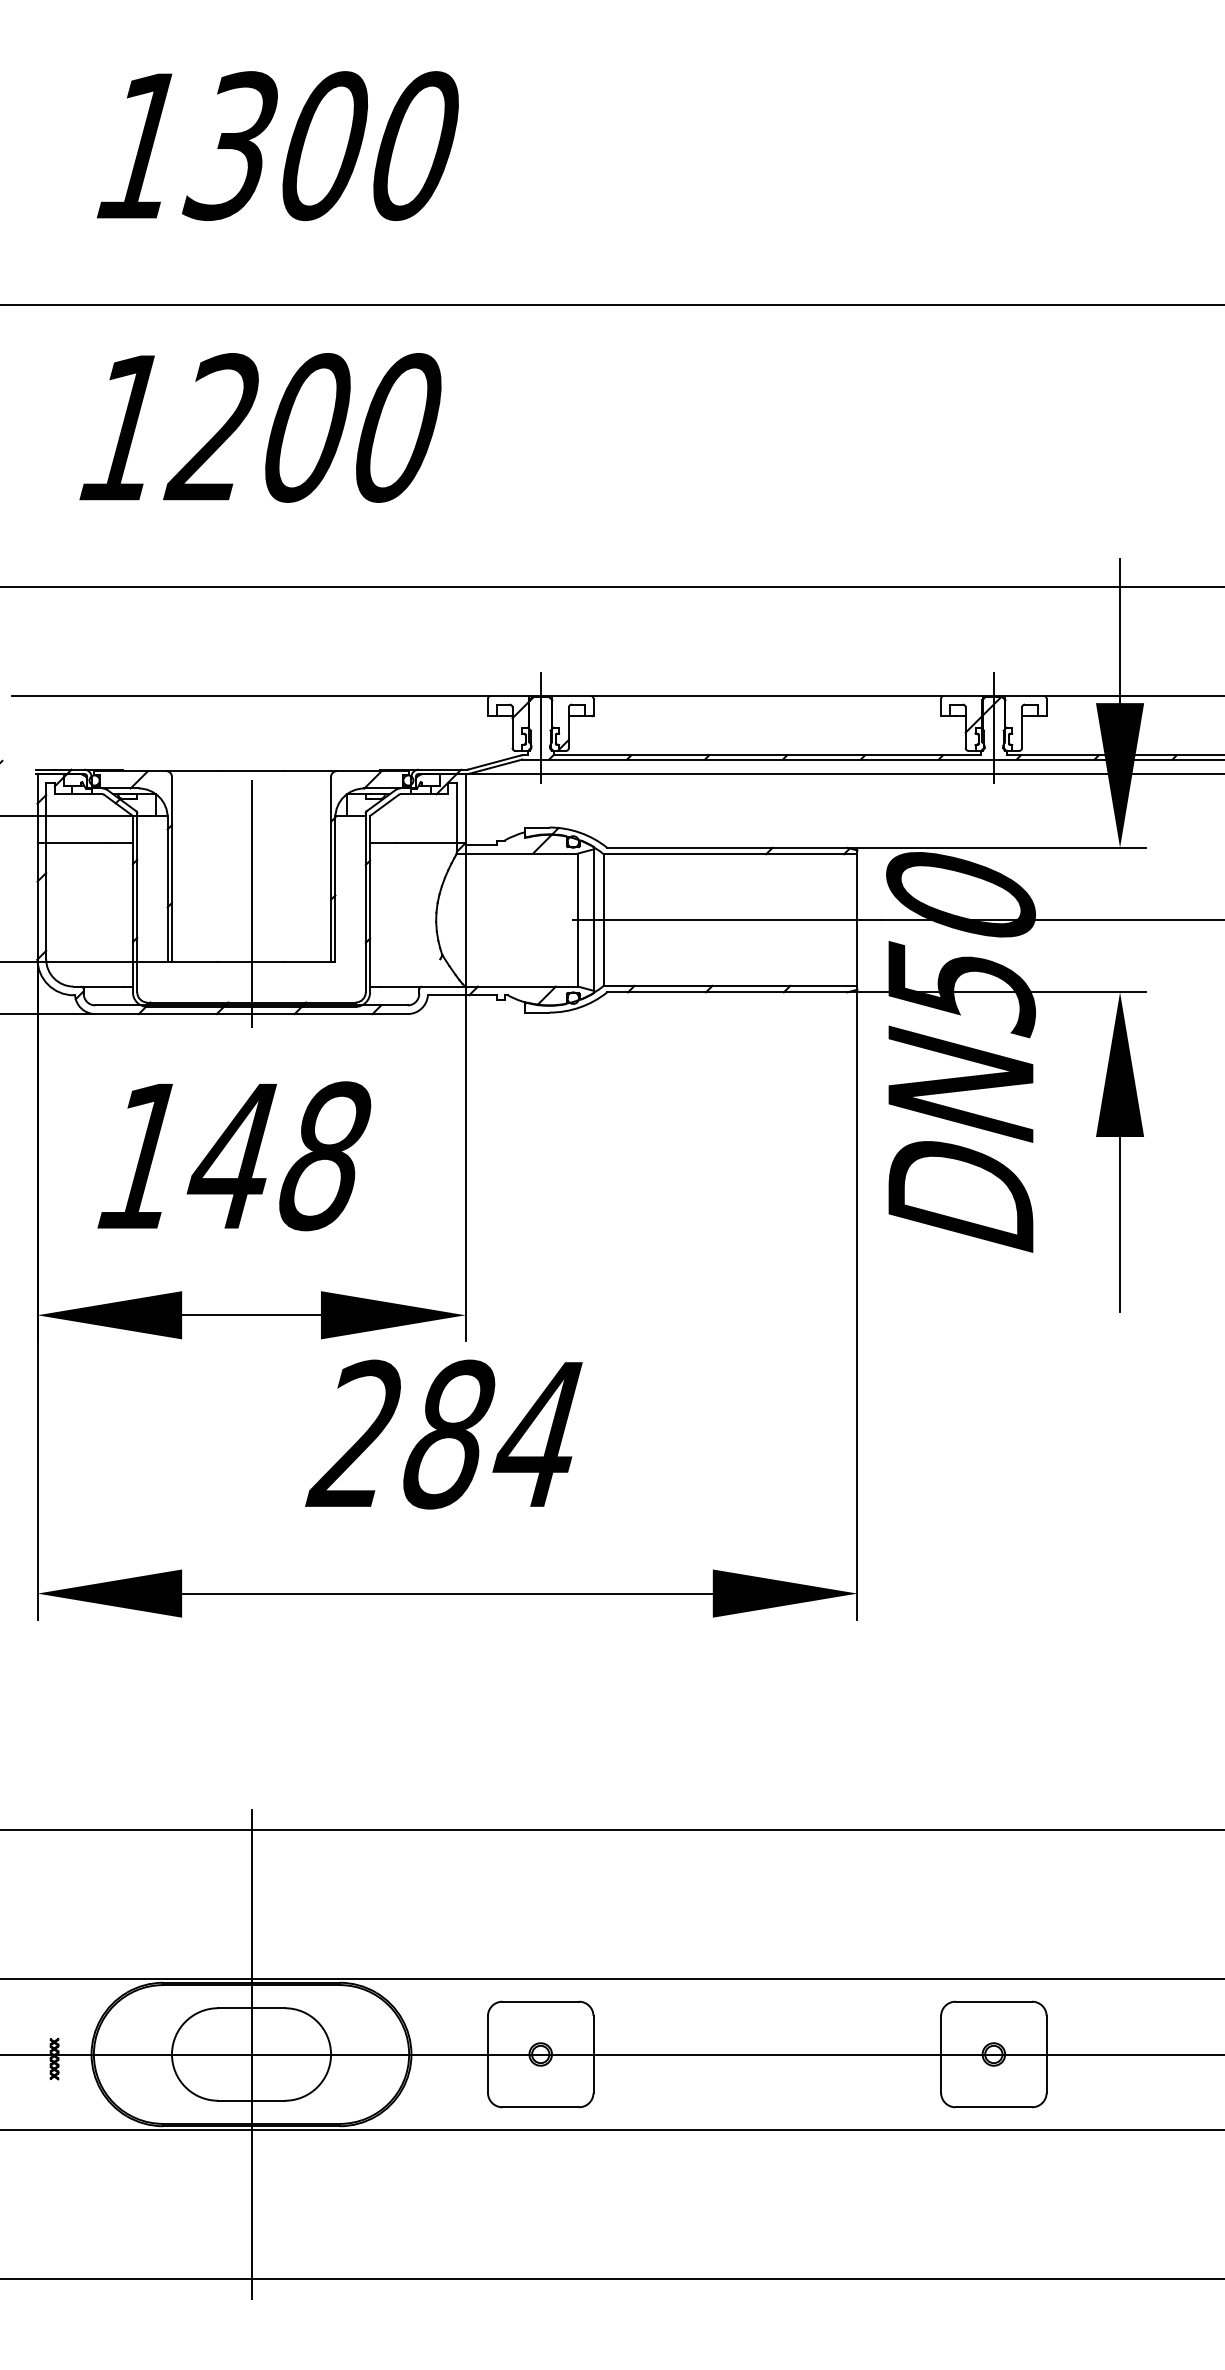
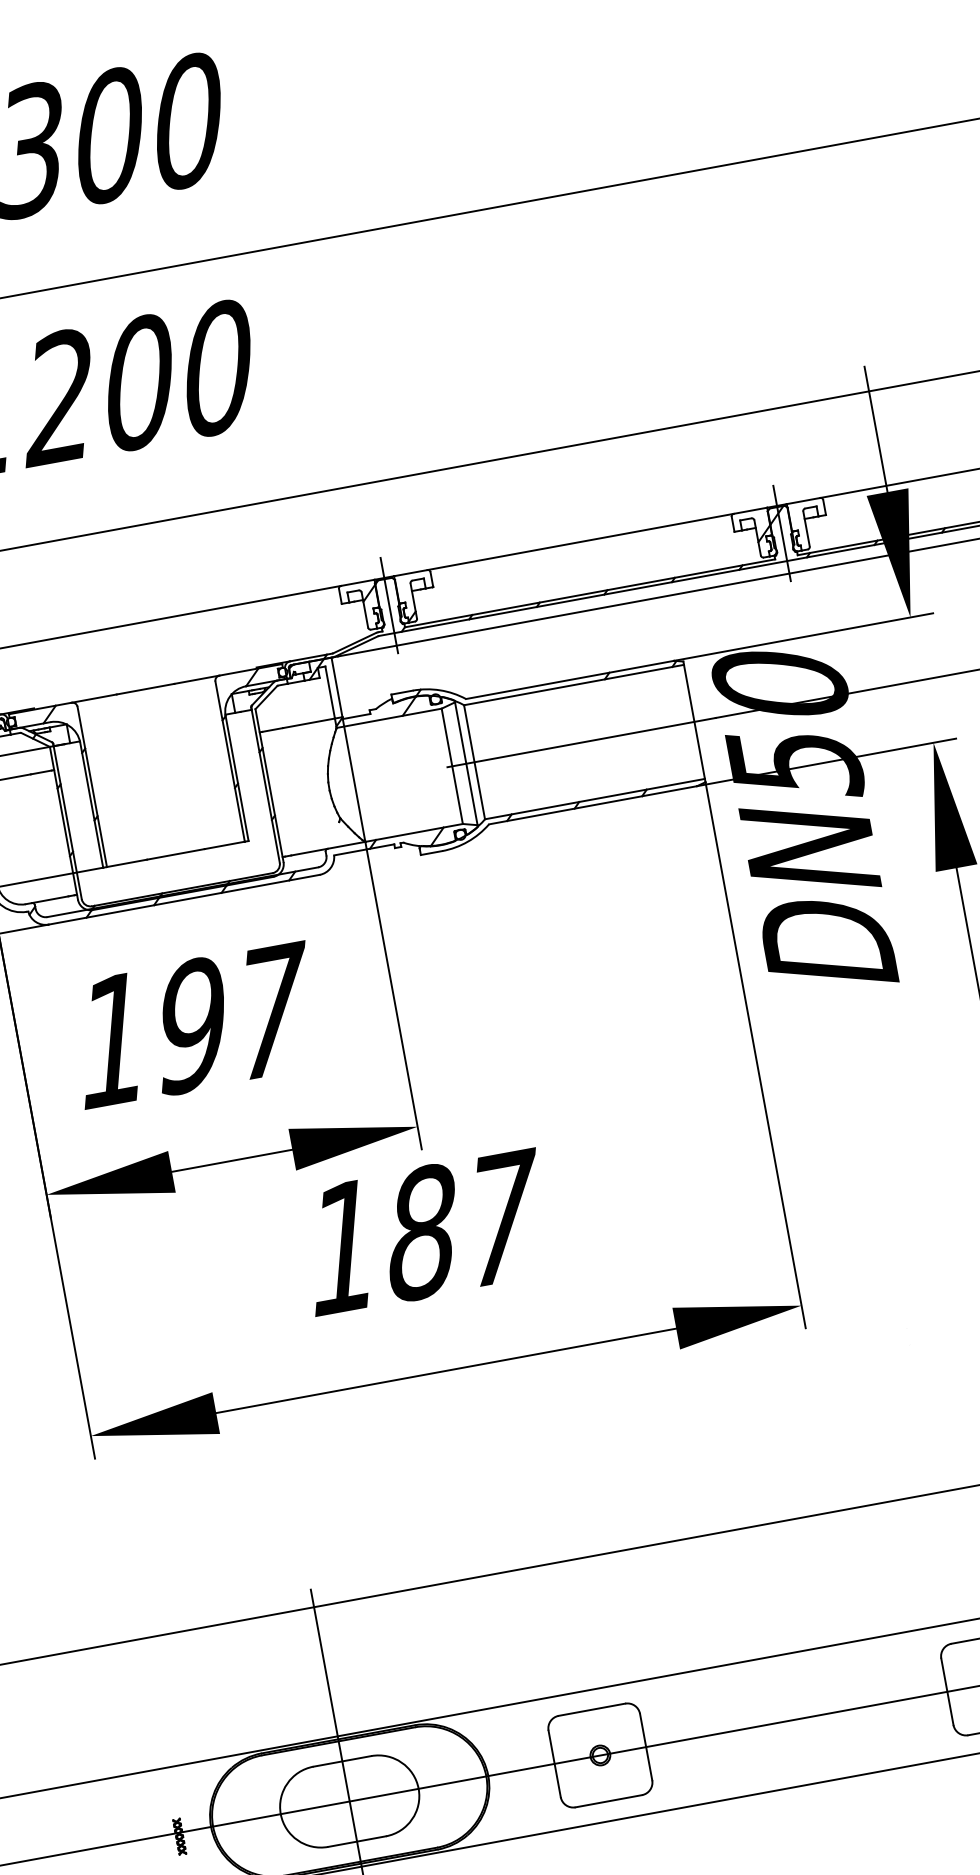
line: (251, 904) -> (166, 804), removed
text: (282, 1156) -> (233, 1018), 148 -> 197
text: (449, 1432) -> (422, 1230), 284 -> 187

